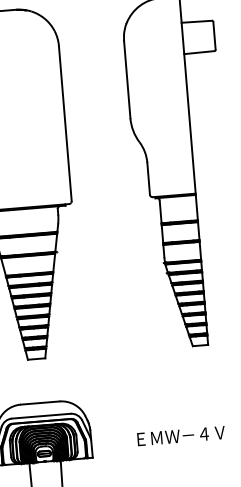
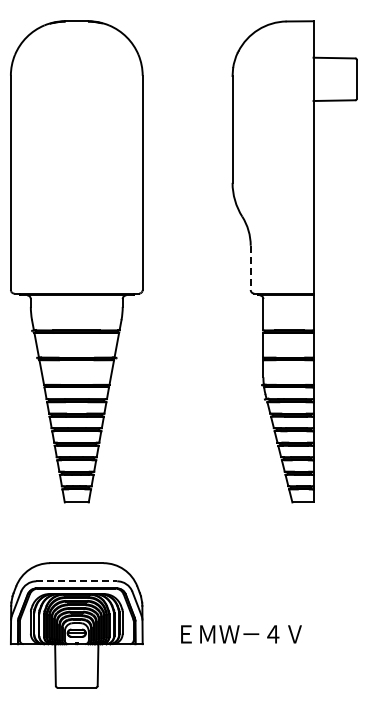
line: (148, 179) -> (250, 268), solid -> dashed
line: (41, 416) -> (77, 581), solid -> dashed
text: (181, 436) -> (241, 634), moved

